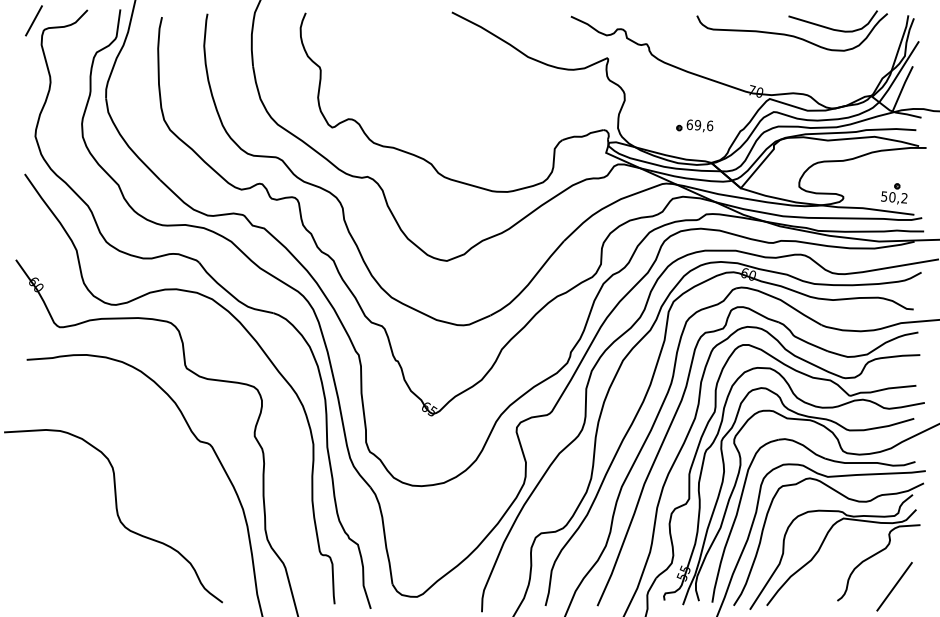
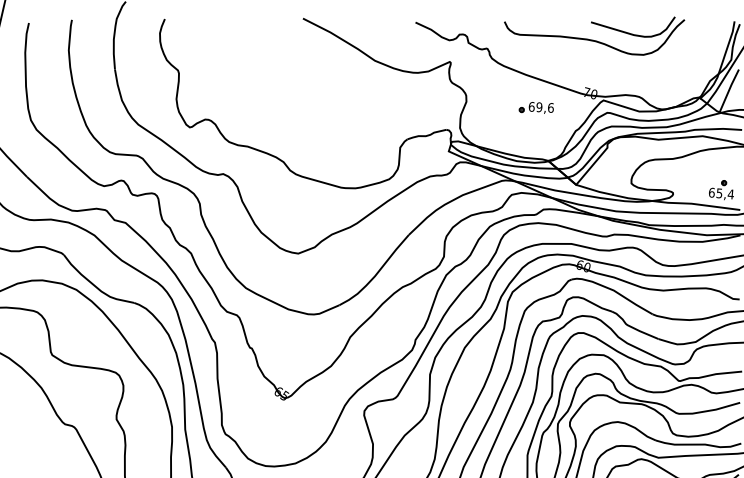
part: (791, 30) -> (593, 35), moved
part: (694, 125) -> (536, 107), moved
text: (894, 197) -> (721, 193), 50,2 -> 65,4

